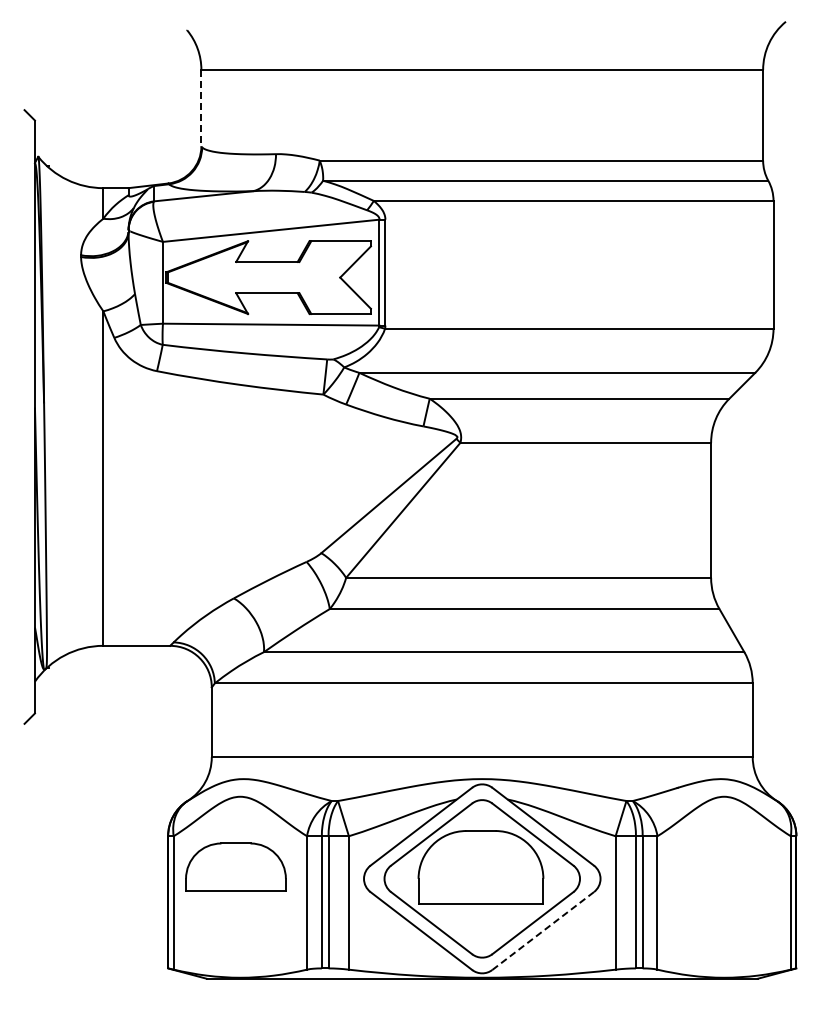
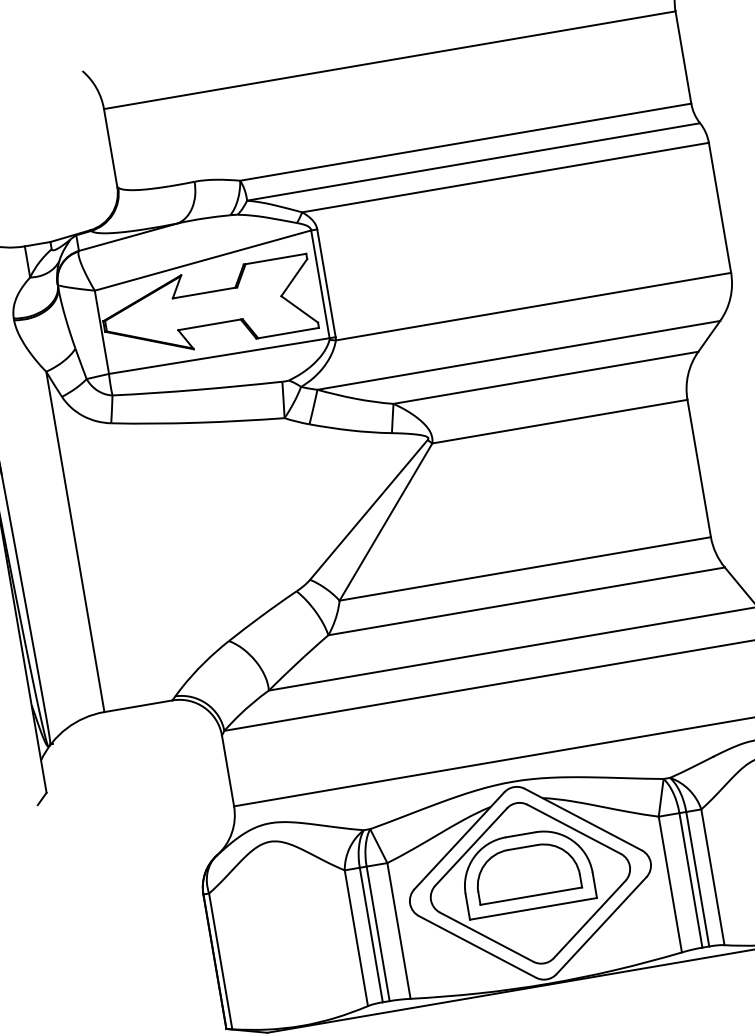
line: (201, 108) -> (110, 148), dashed -> solid
part: (235, 866) -> (526, 870), moved
line: (543, 930) -> (601, 925), dashed -> solid

